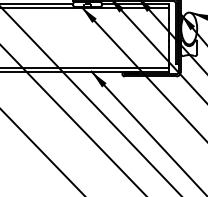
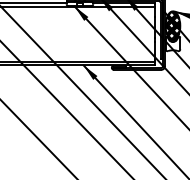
hatch: (189, 28) -> (173, 25), added

